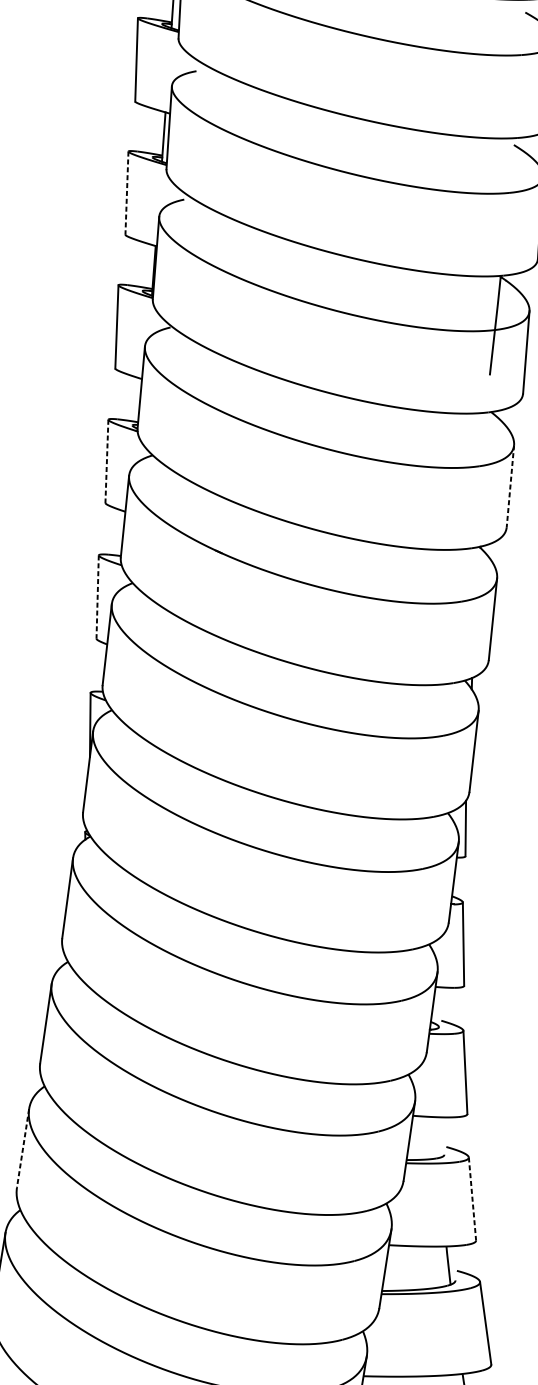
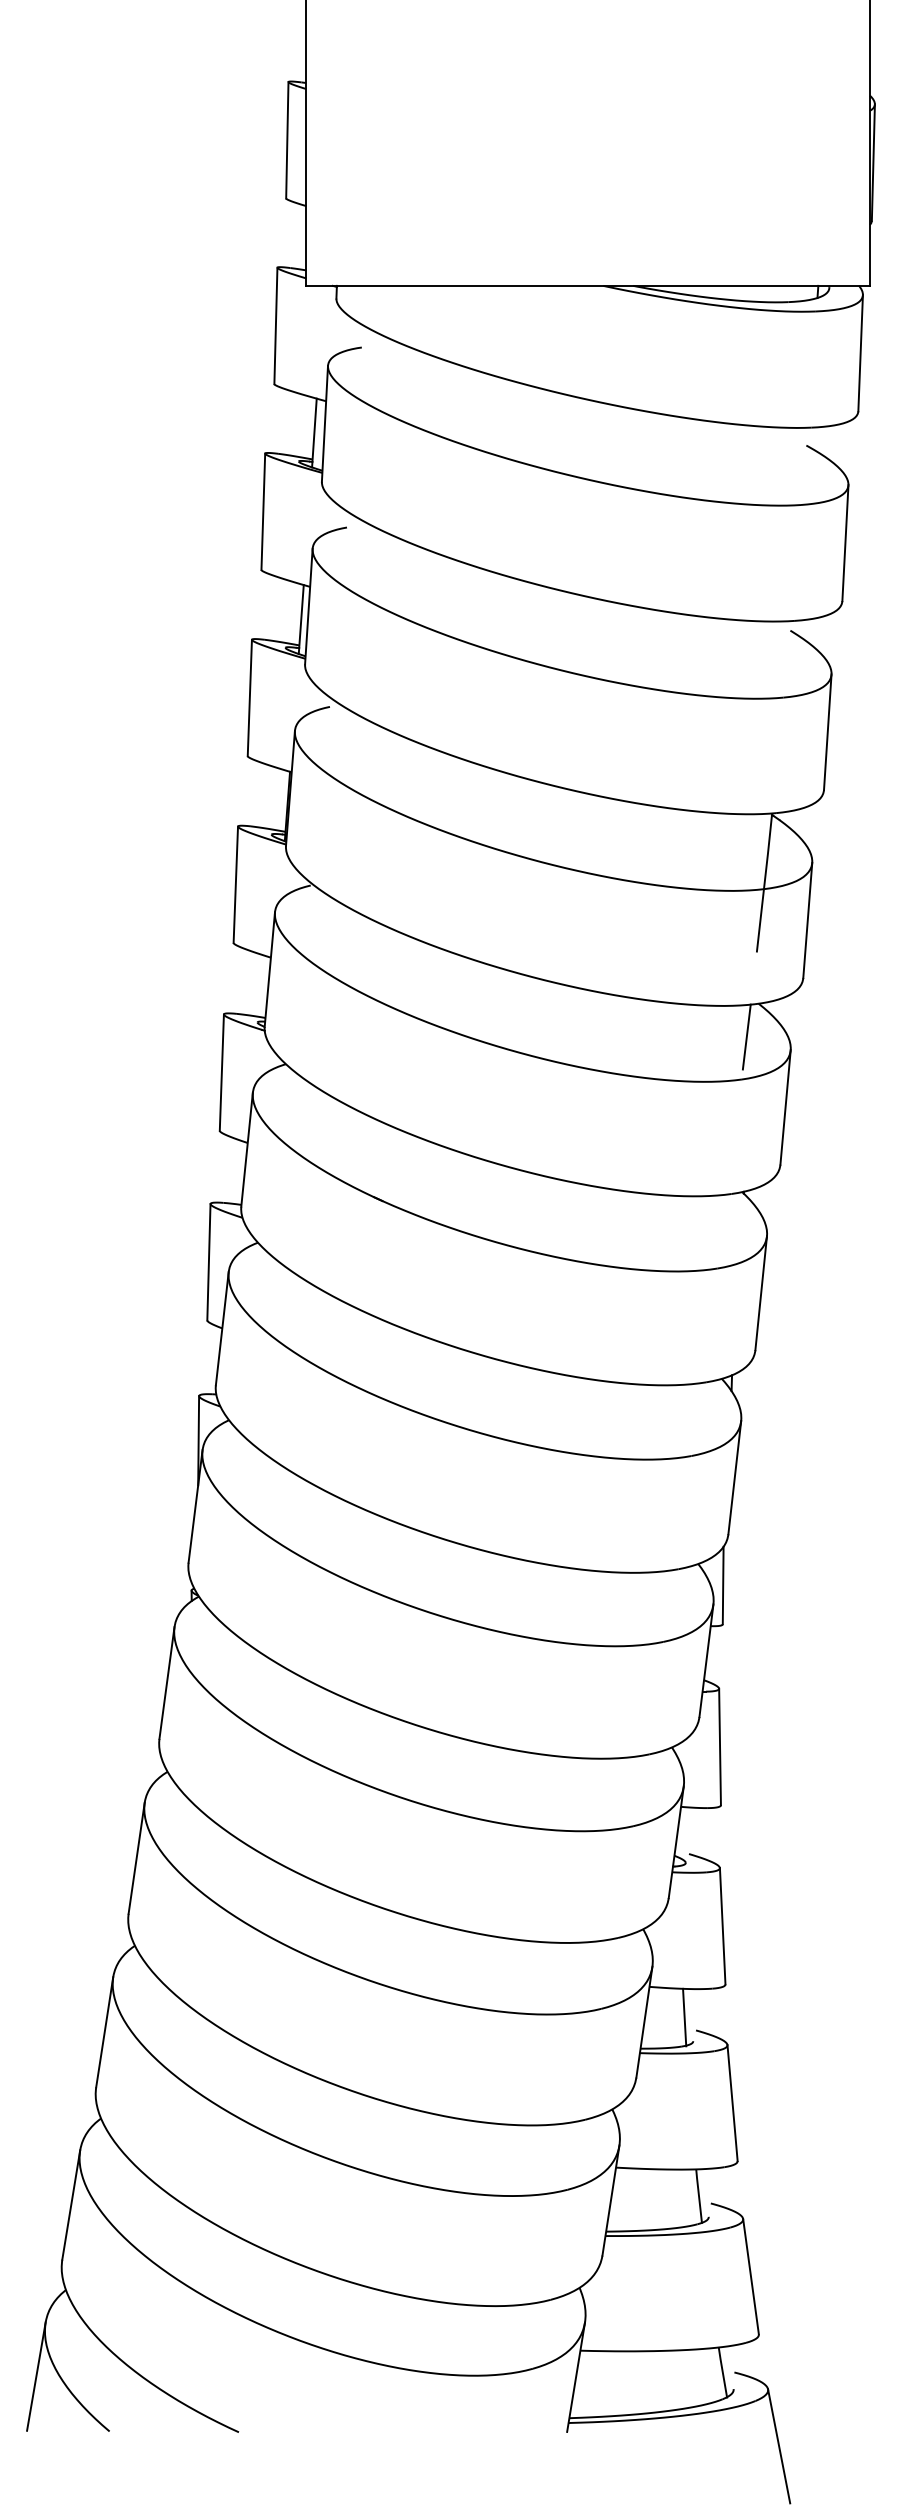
line: (126, 193) -> (249, 698), dashed -> solid
line: (482, 435) -> (746, 1036), added
line: (106, 462) -> (221, 1073), dashed -> solid
line: (510, 486) -> (785, 1107), dashed -> solid
line: (97, 597) -> (208, 1262), dashed -> solid
line: (438, 1137) -> (684, 2017), added
line: (22, 1148) -> (104, 2032), dashed -> solid
line: (472, 1199) -> (732, 2103), dashed -> solid

